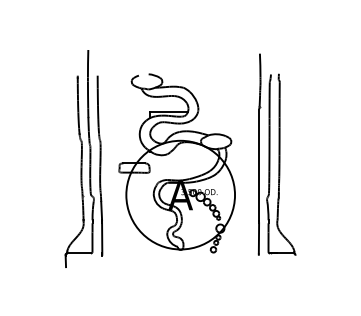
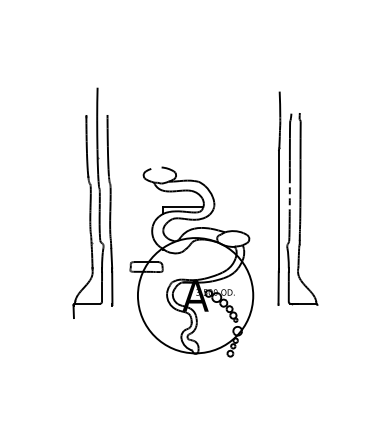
arc: (269, 154) -> (289, 198), solid -> dashed
part: (176, 162) -> (191, 261), moved

